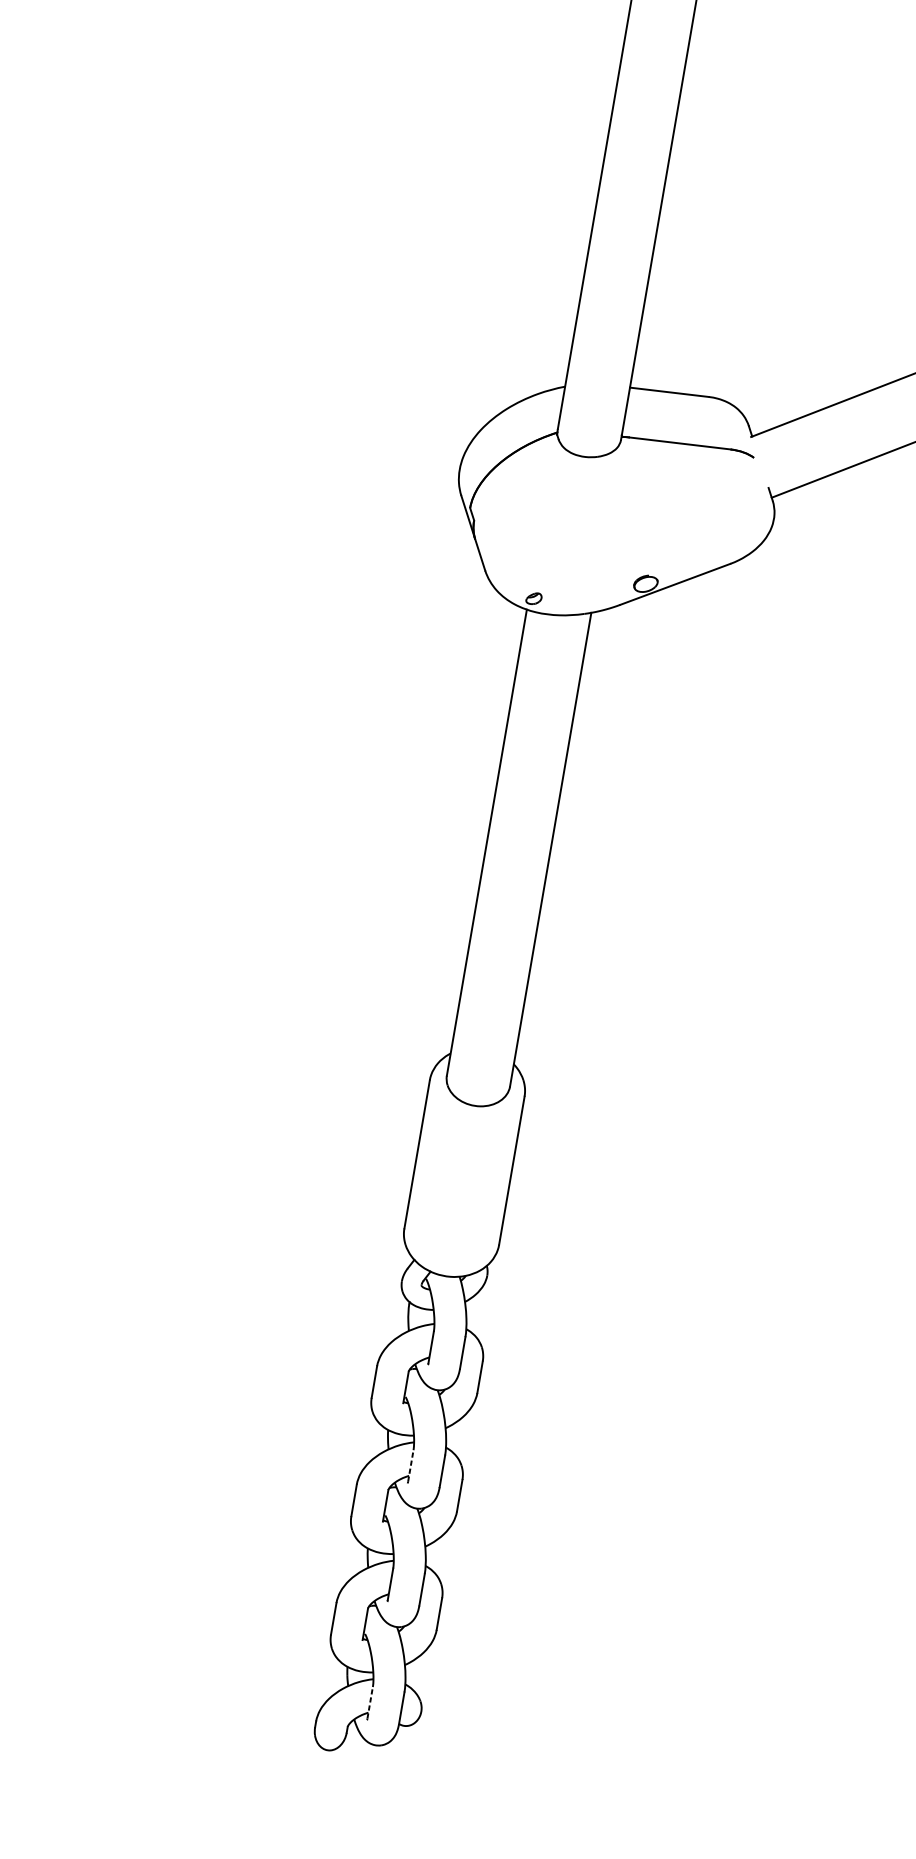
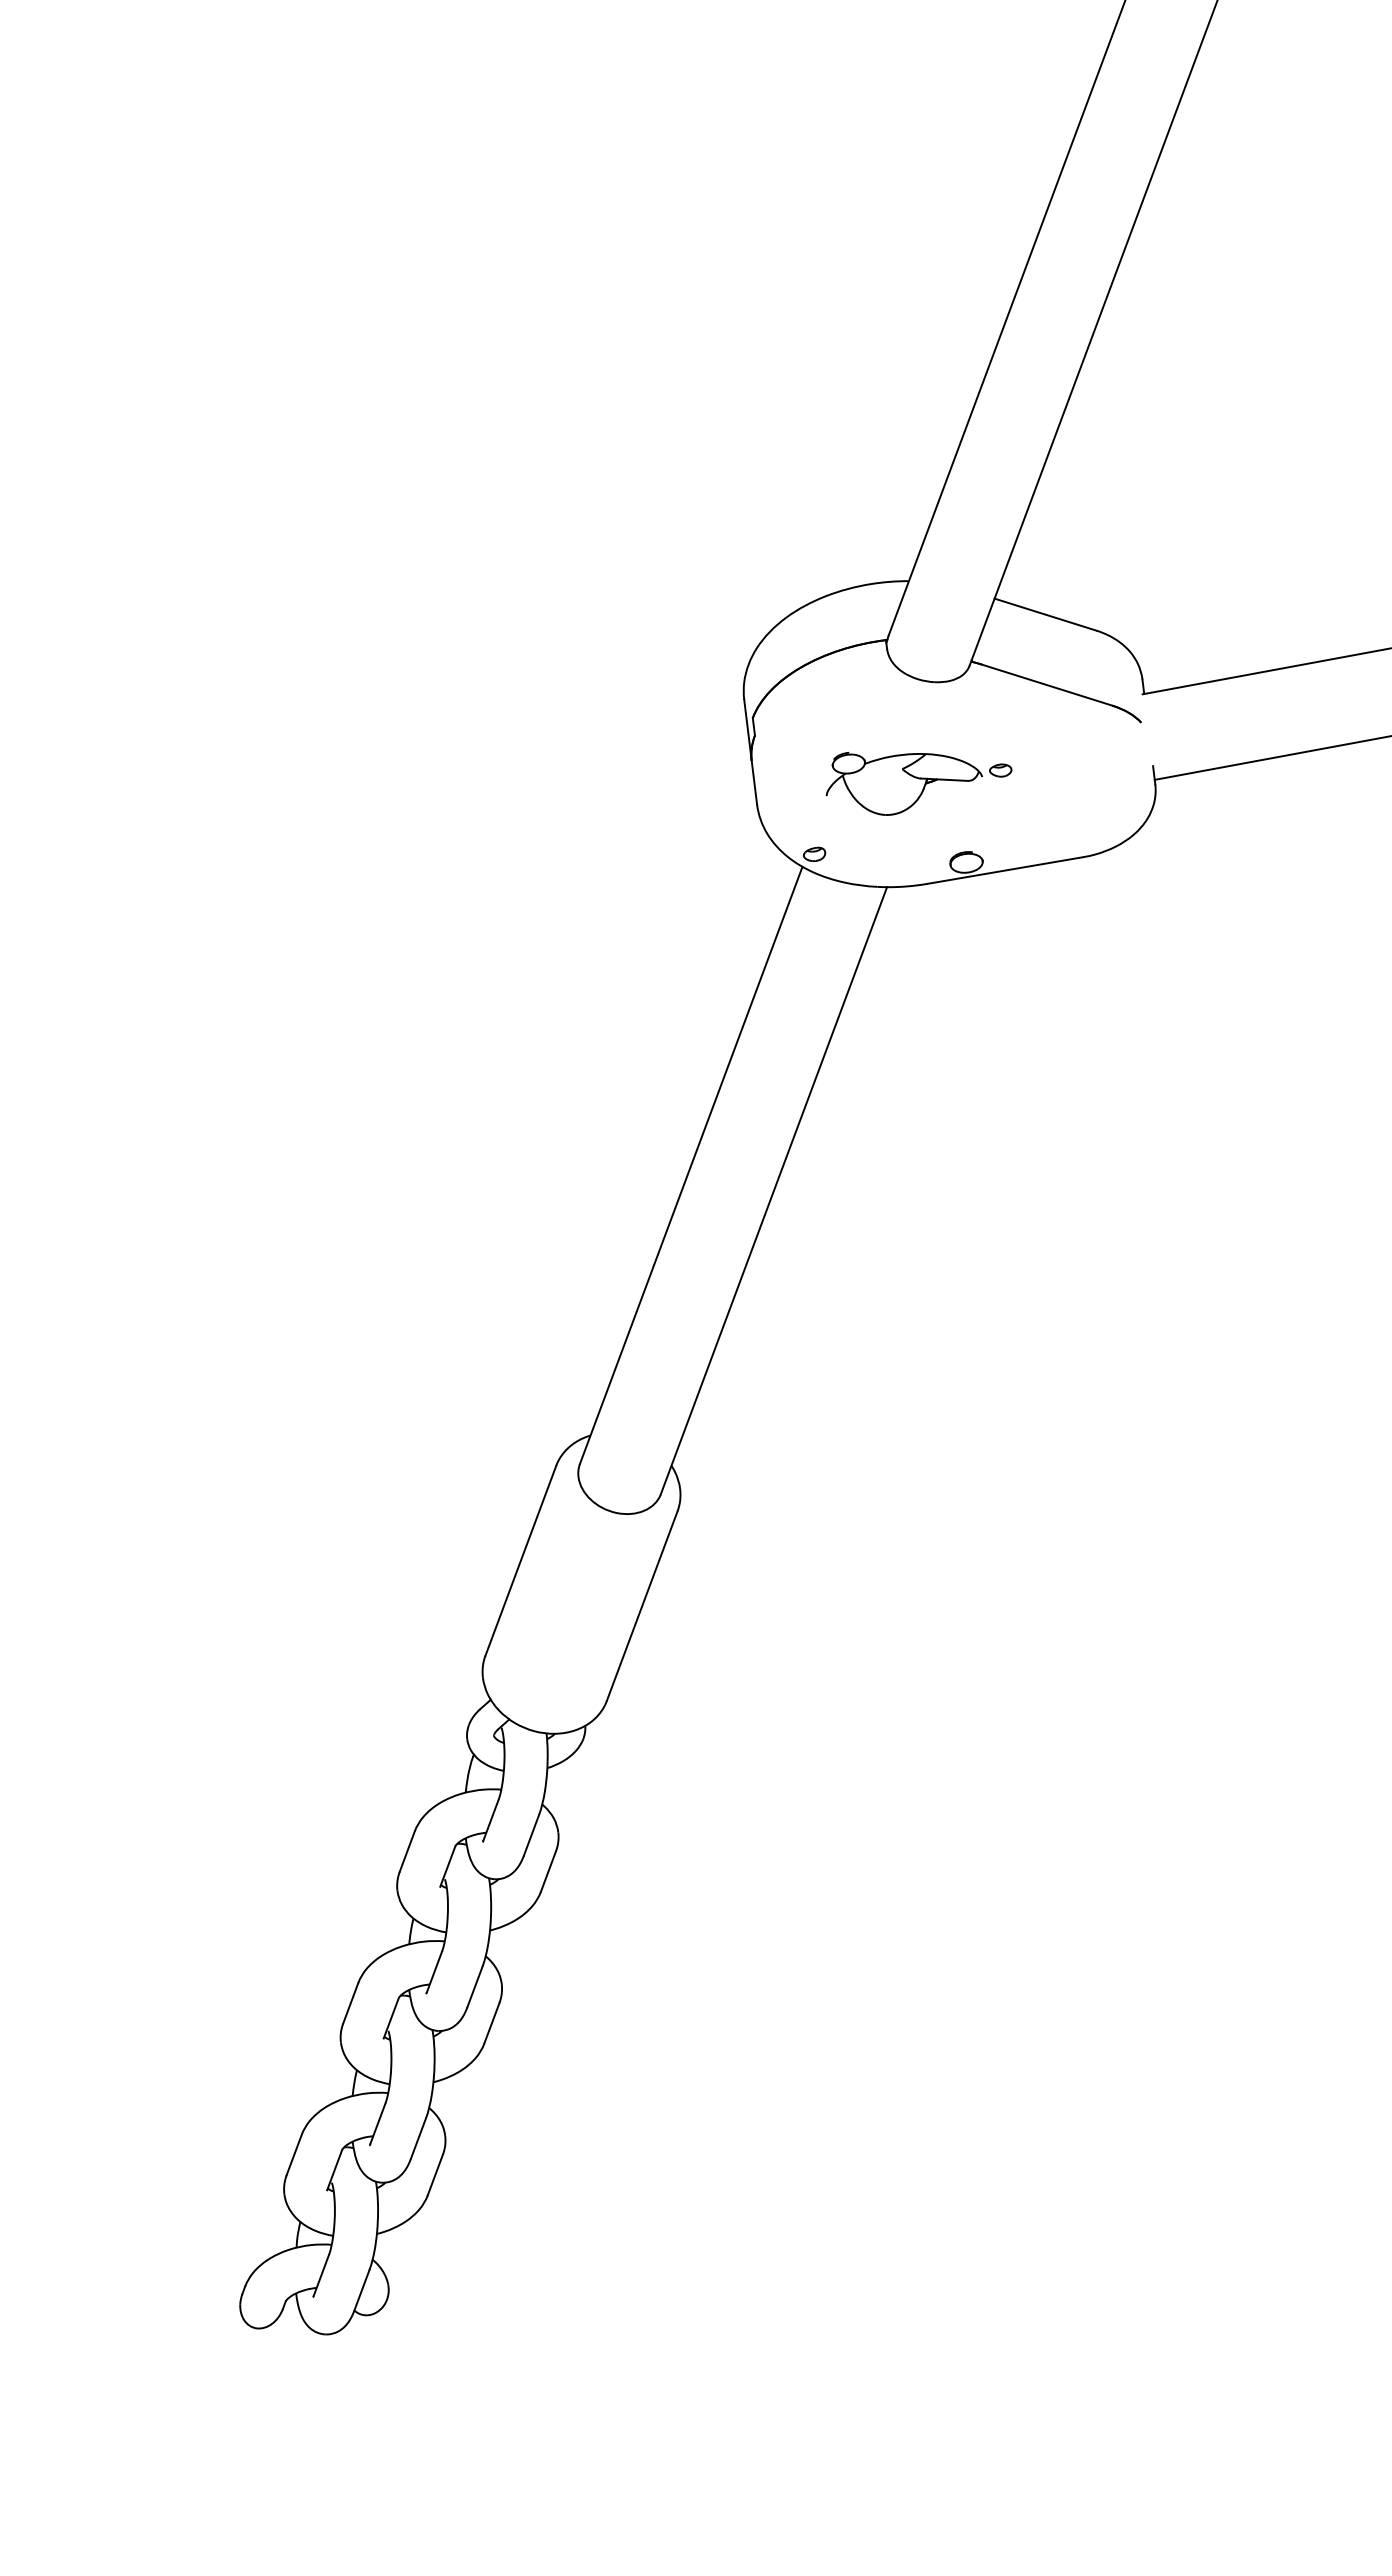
part: (599, 532) -> (918, 783), added
line: (410, 1465) -> (434, 1971), dashed -> solid
line: (370, 1702) -> (321, 2275), dashed -> solid

